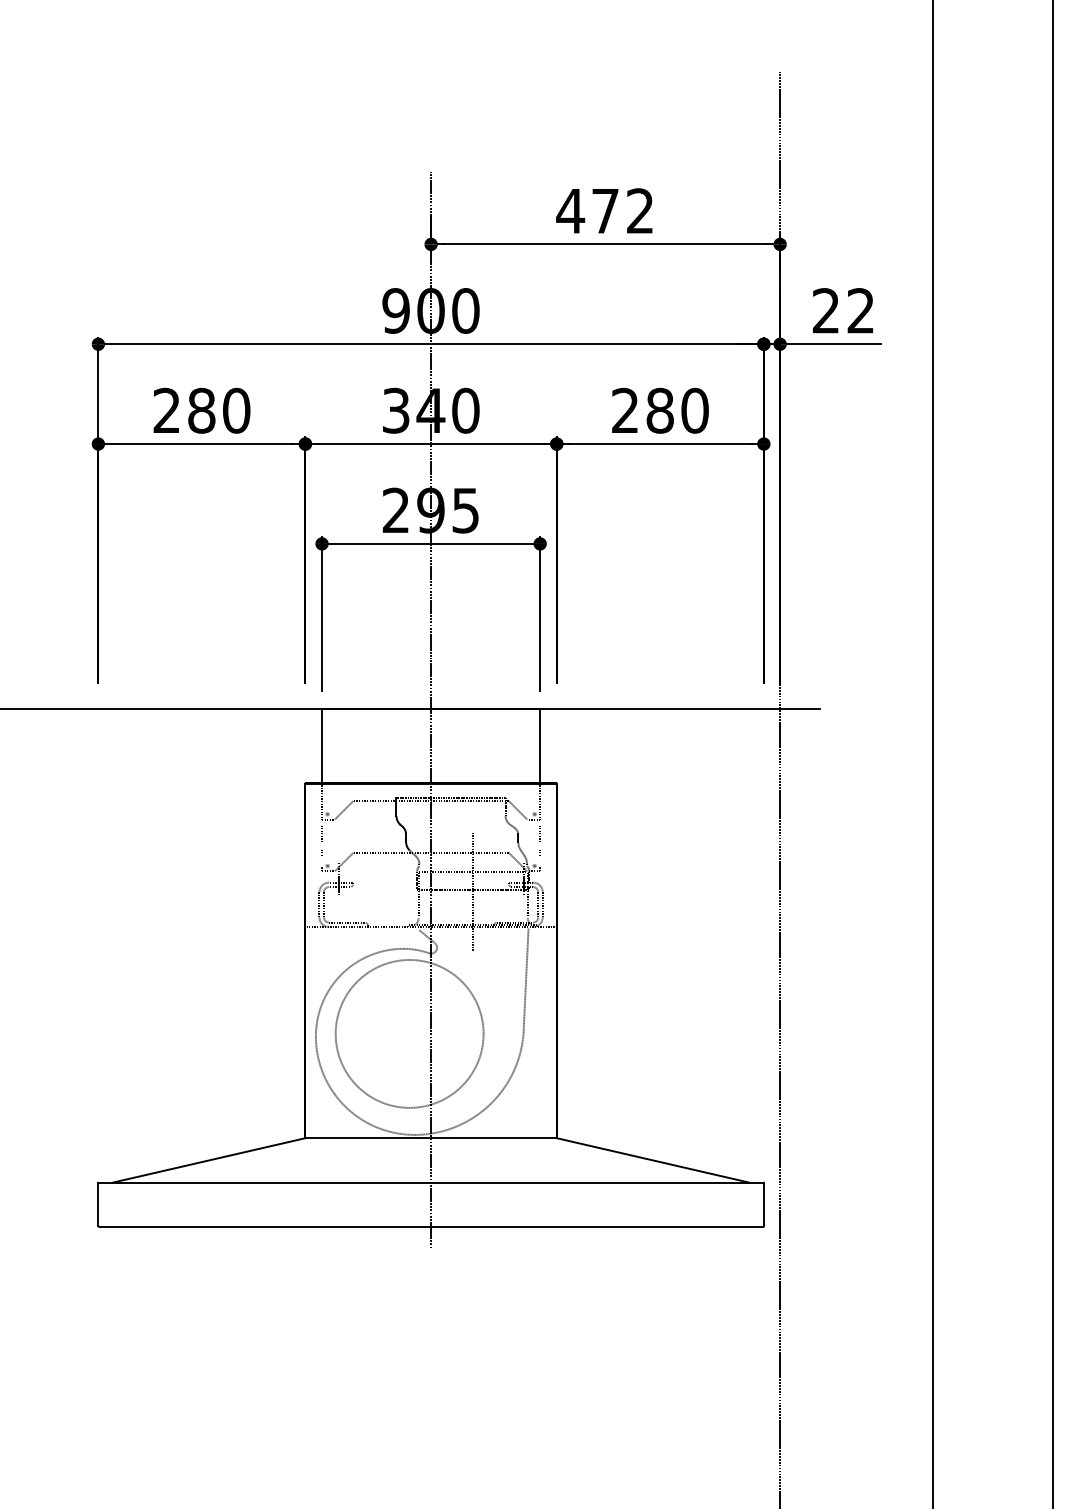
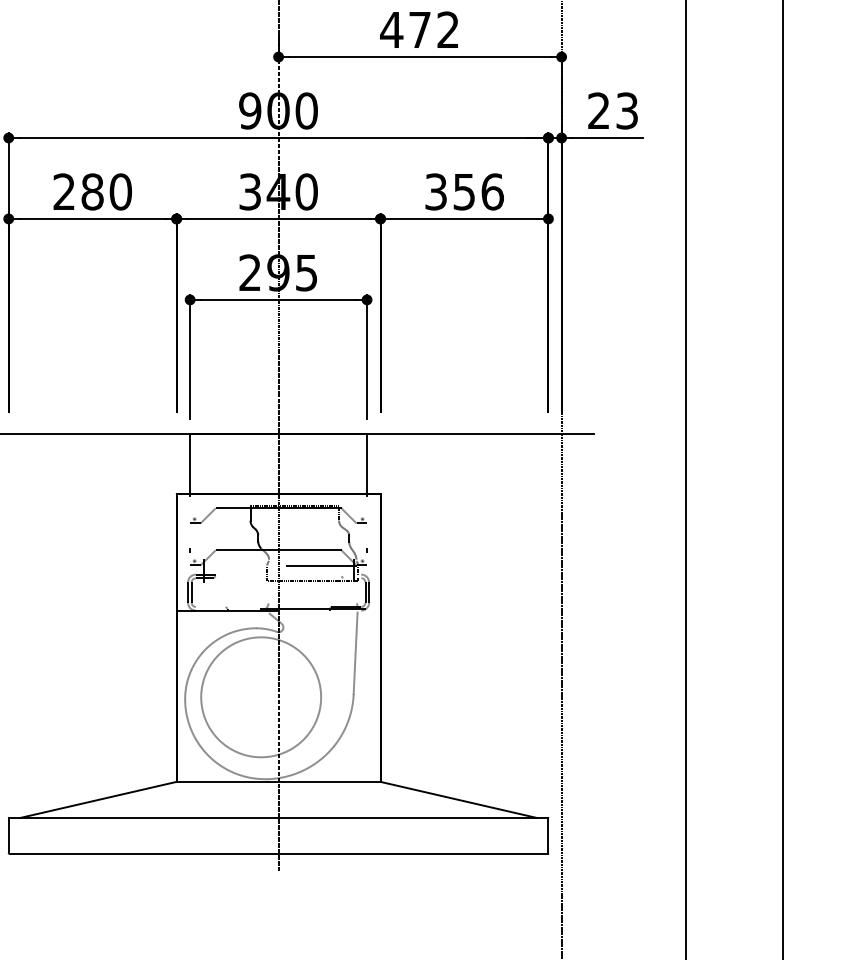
text: (860, 310) -> (626, 110), 22 -> 23
text: (660, 410) -> (464, 191), 280 -> 356

